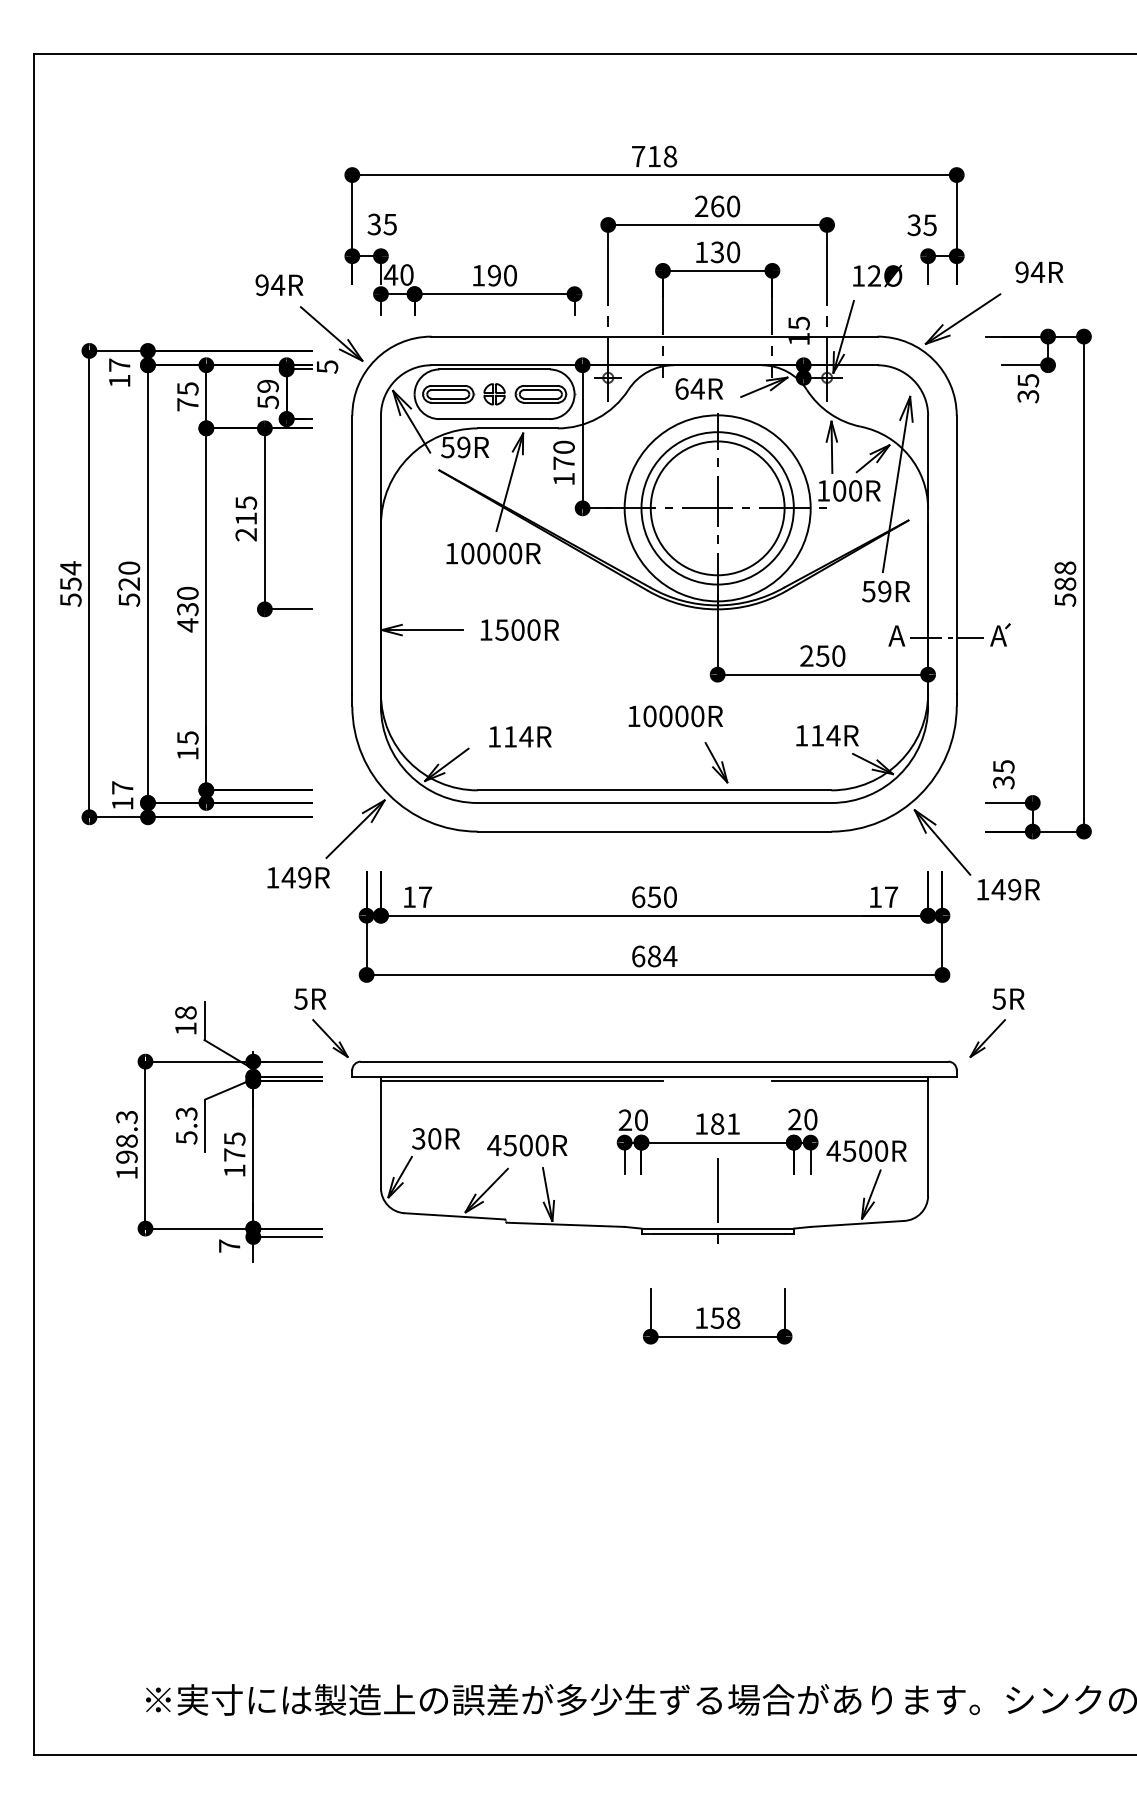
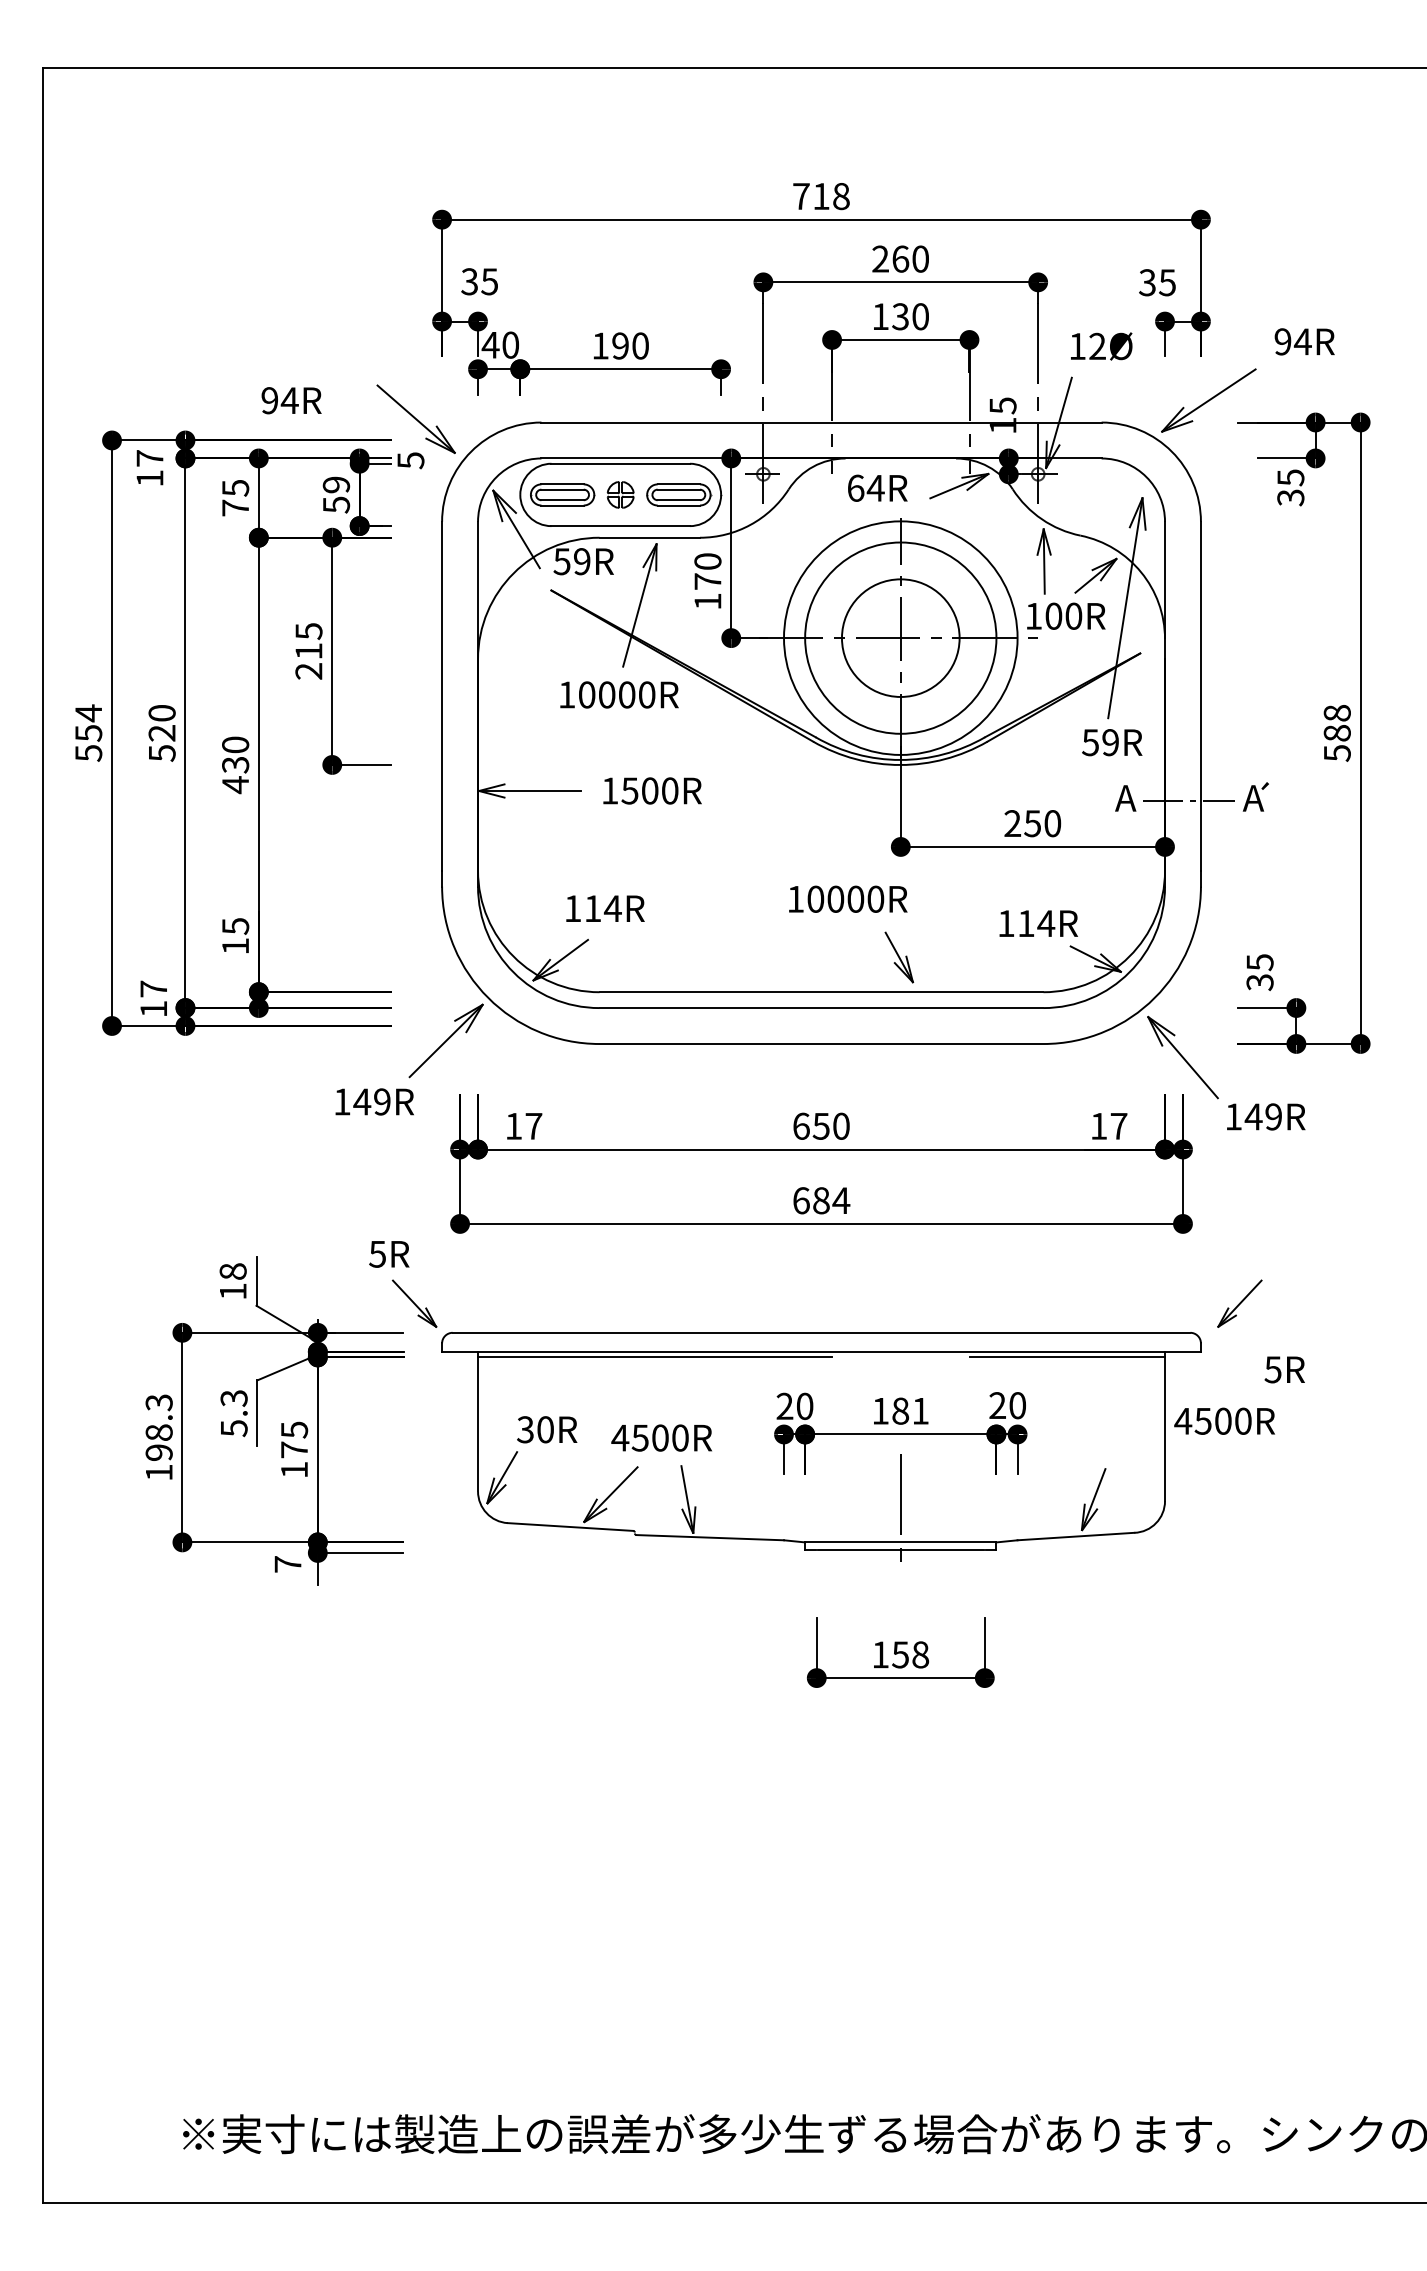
text: (279, 284) -> (291, 399), moved
circle: (717, 508) -> (900, 638), size x0.7
text: (520, 736) -> (605, 908), moved
text: (1008, 998) -> (1284, 1369), moved
text: (866, 1150) -> (1224, 1420), moved

